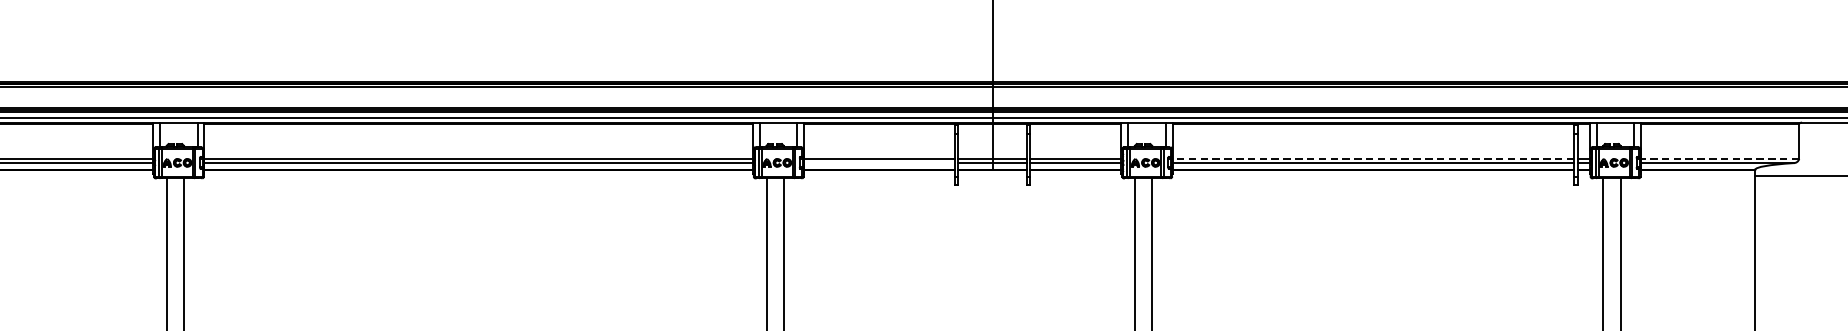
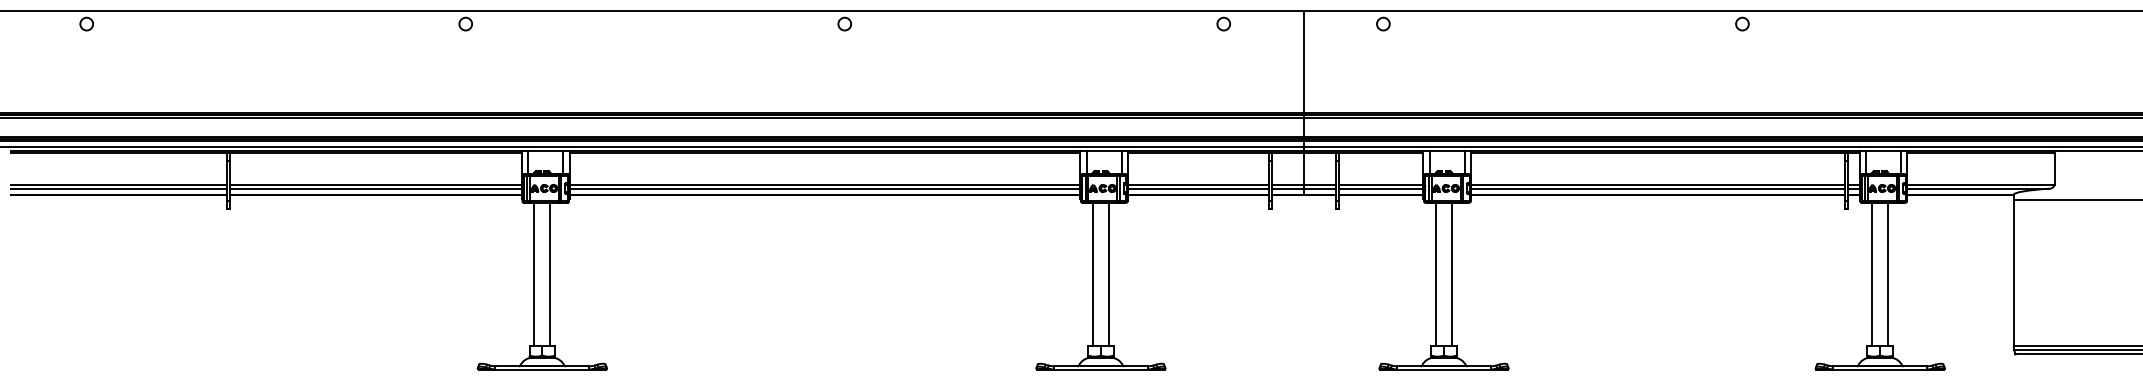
line: (1373, 158) -> (1658, 184), dashed -> solid
line: (1720, 158) -> (1981, 184), dashed -> solid
line: (879, 162) -> (1198, 188), added

